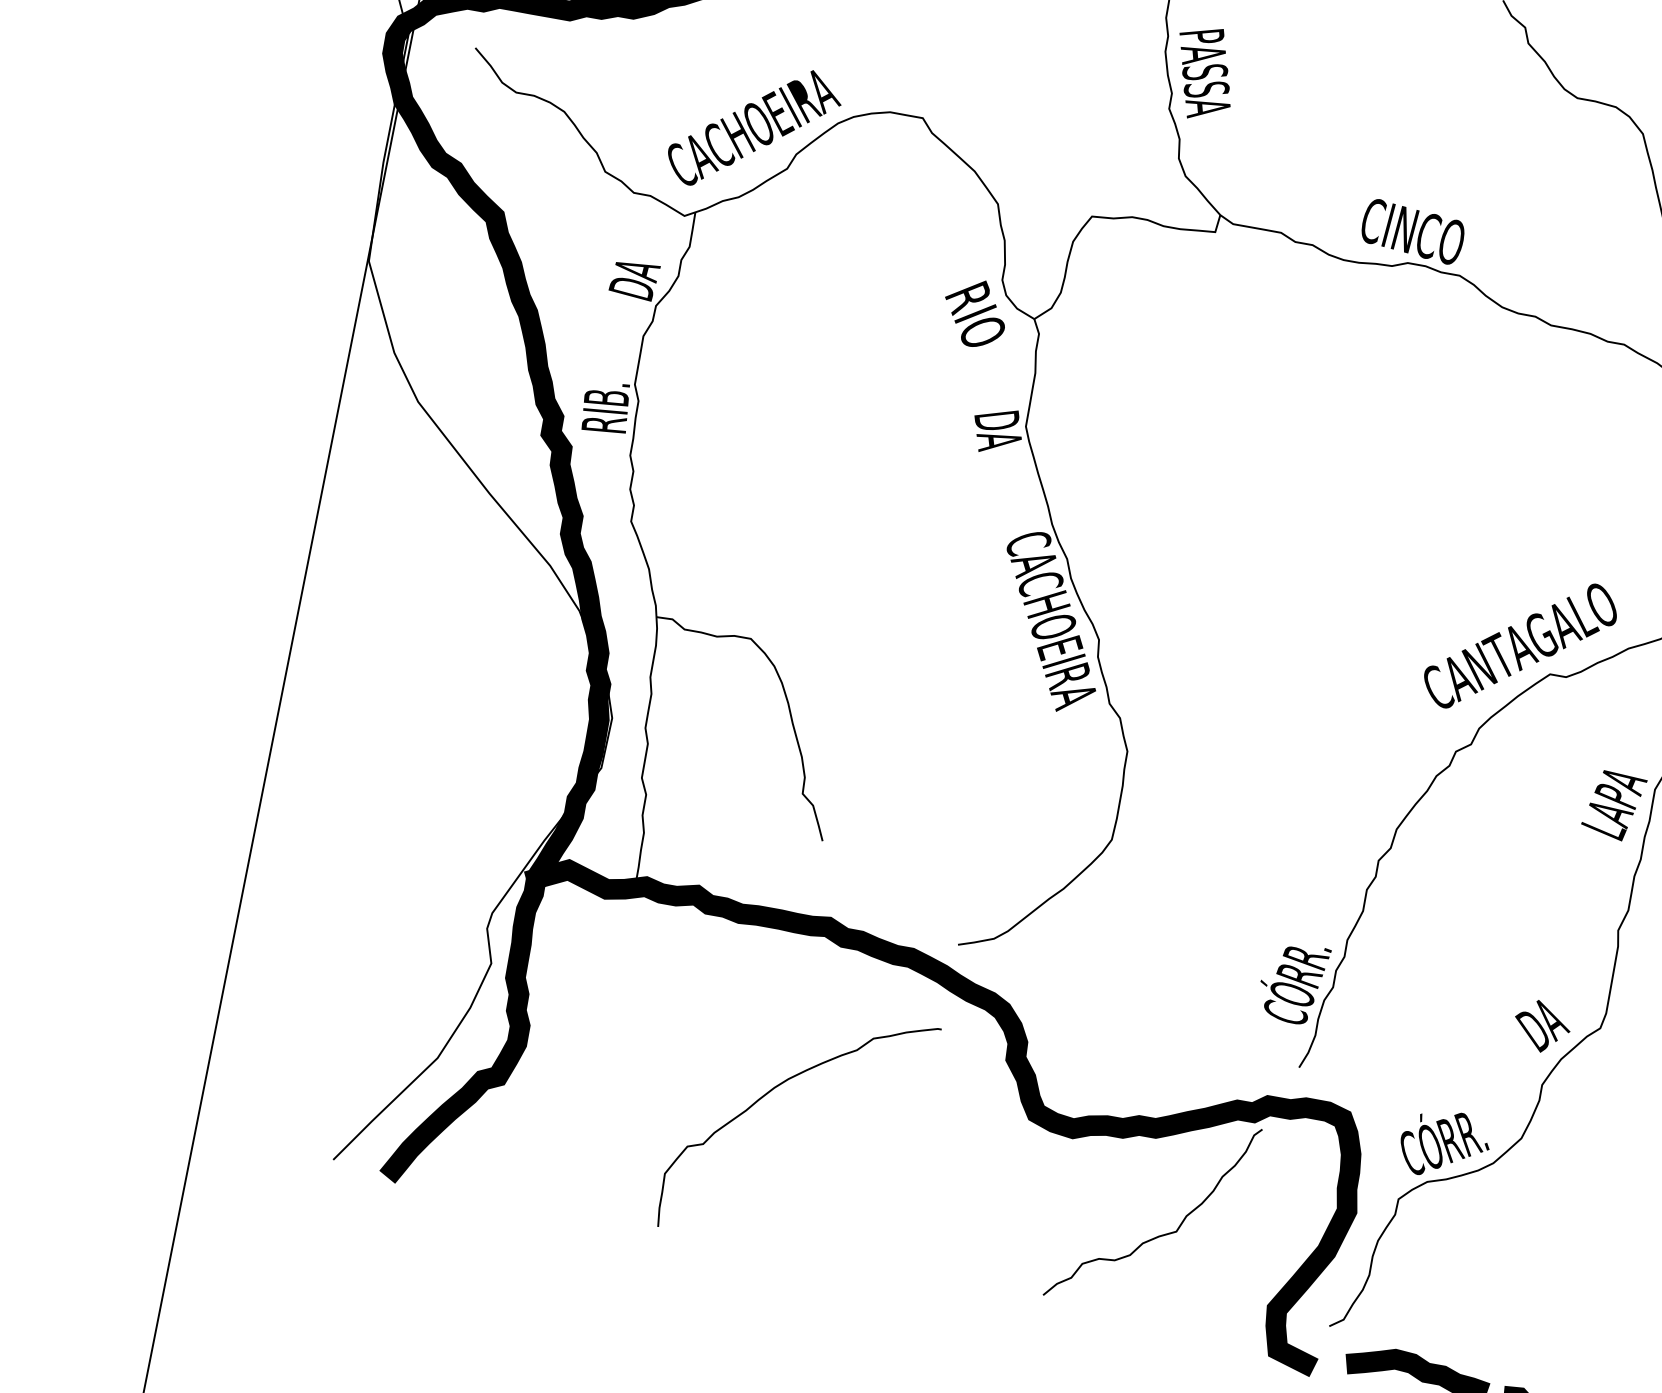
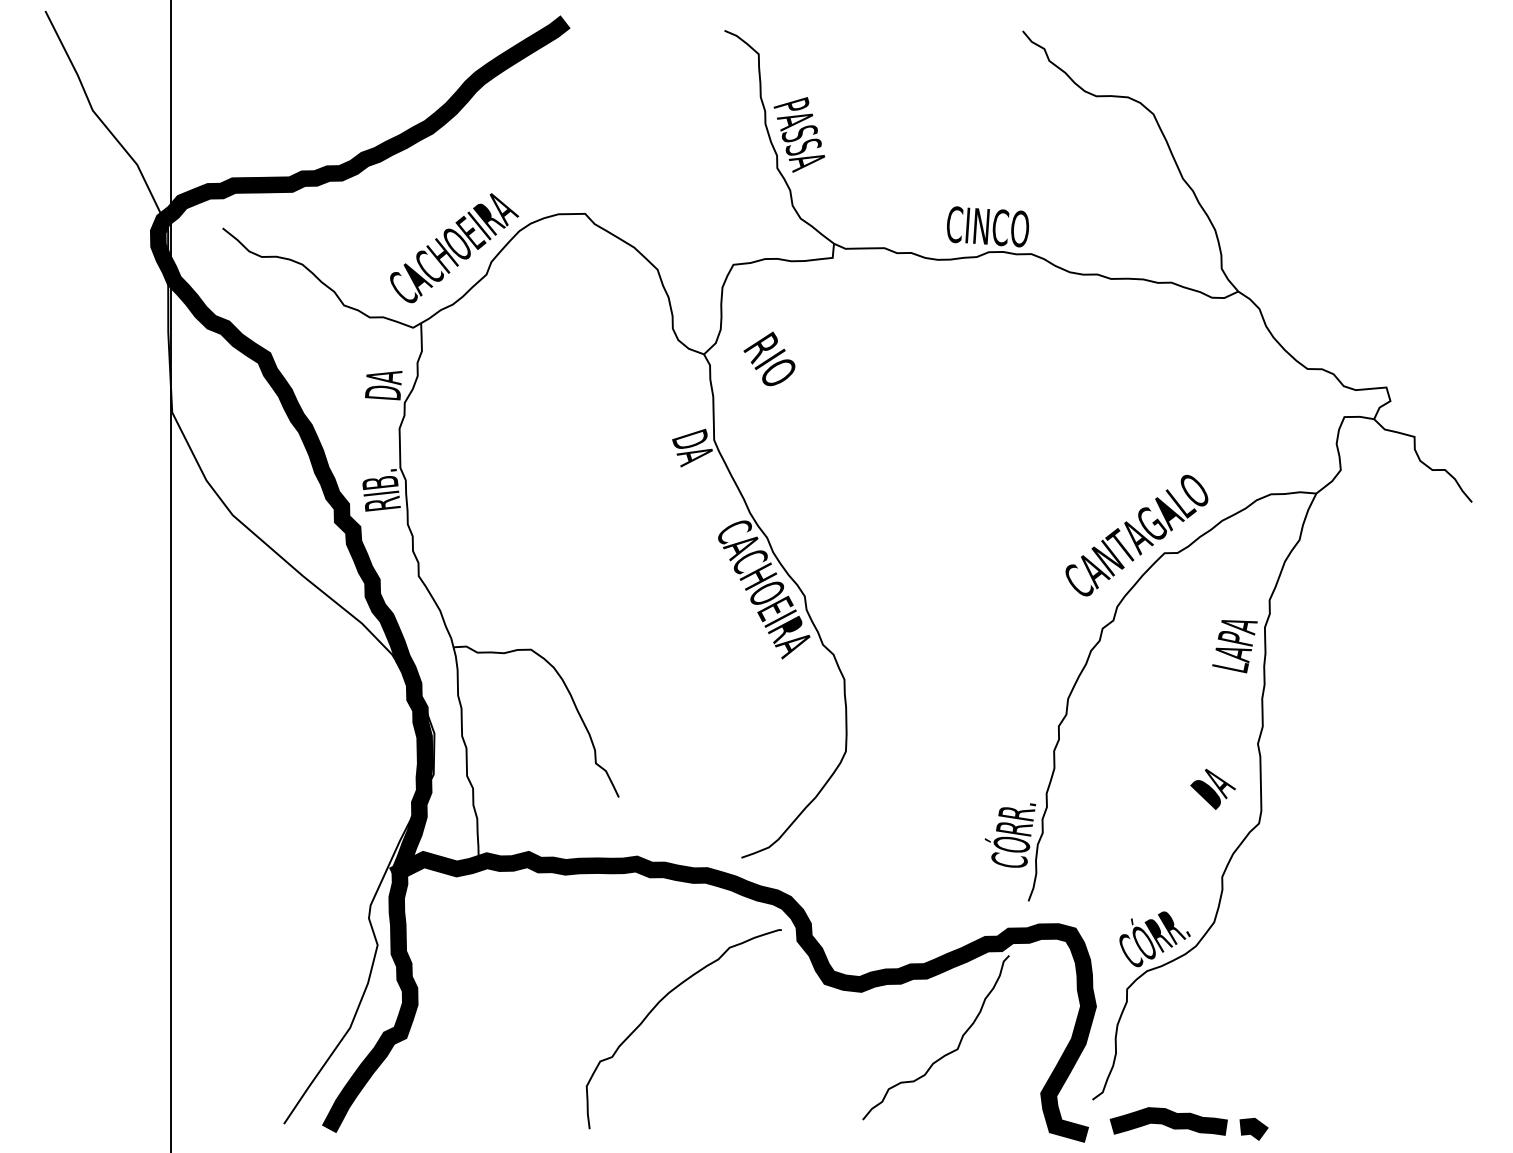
text: (975, 312) -> (769, 358), moved
text: (1541, 1025) -> (1212, 788), moved
curve: (772, 1090) -> (658, 1004), moved

